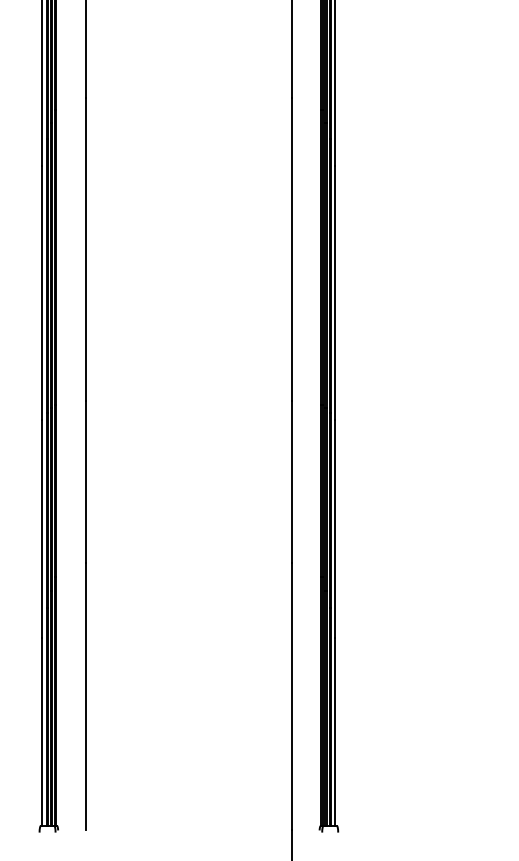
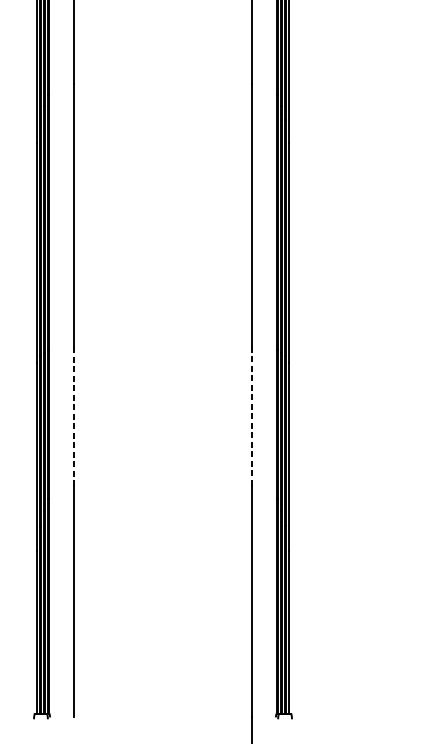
line: (85, 482) -> (73, 416), solid -> dashed
line: (292, 482) -> (252, 416), solid -> dashed

